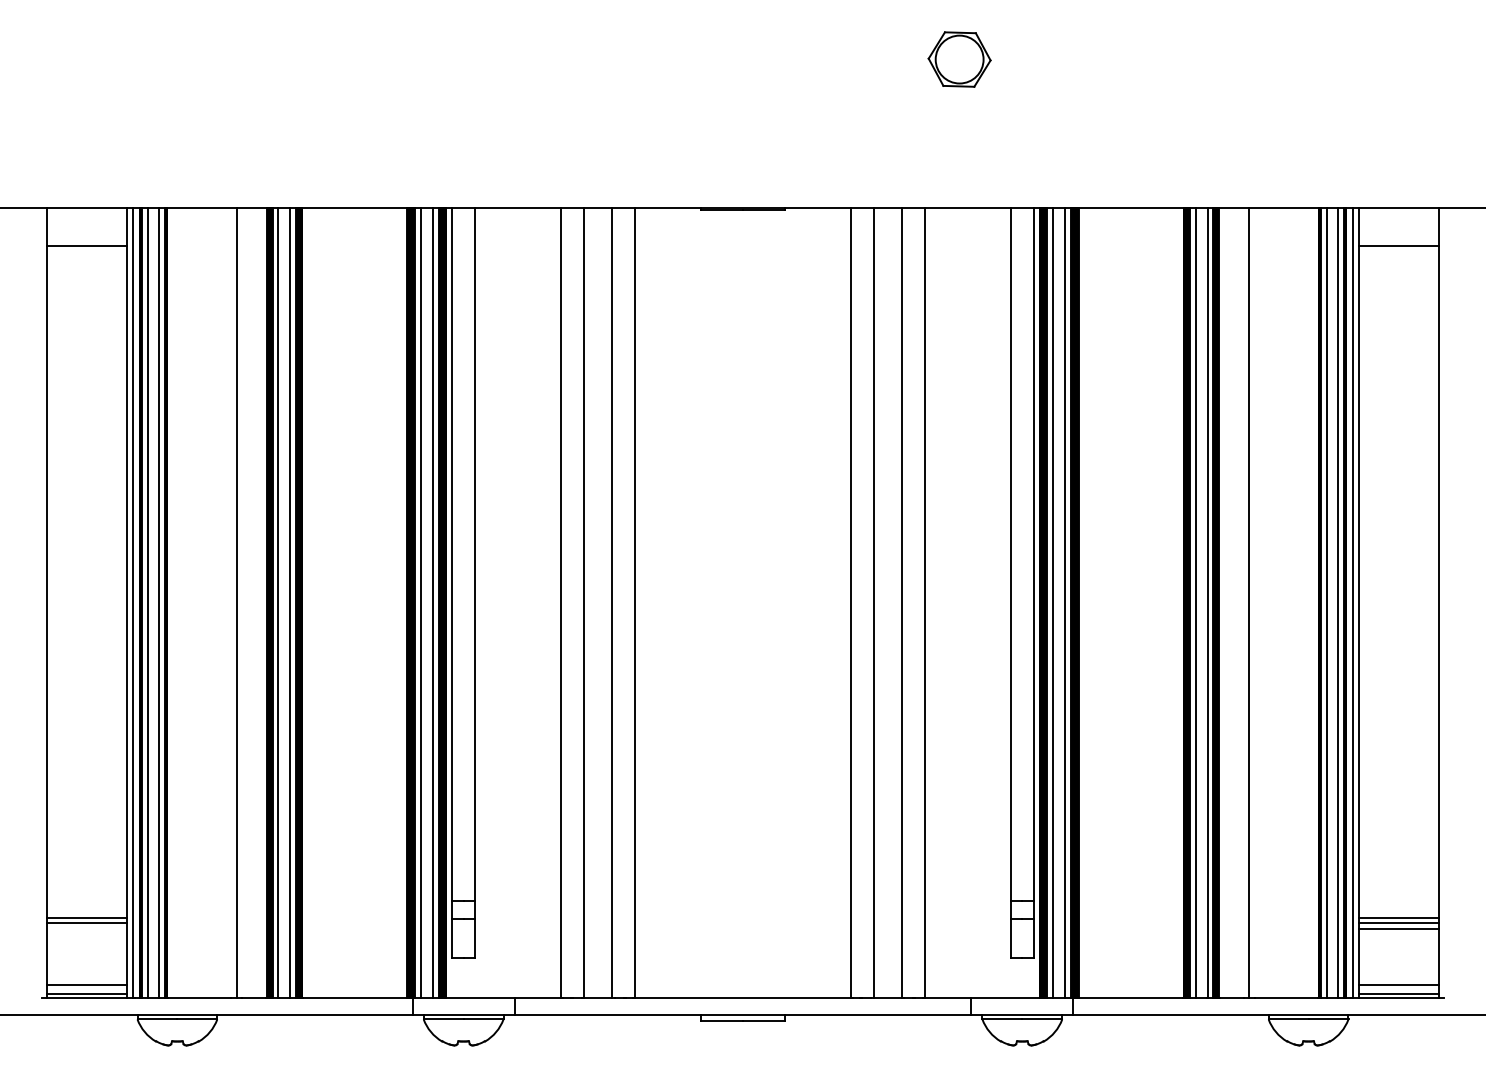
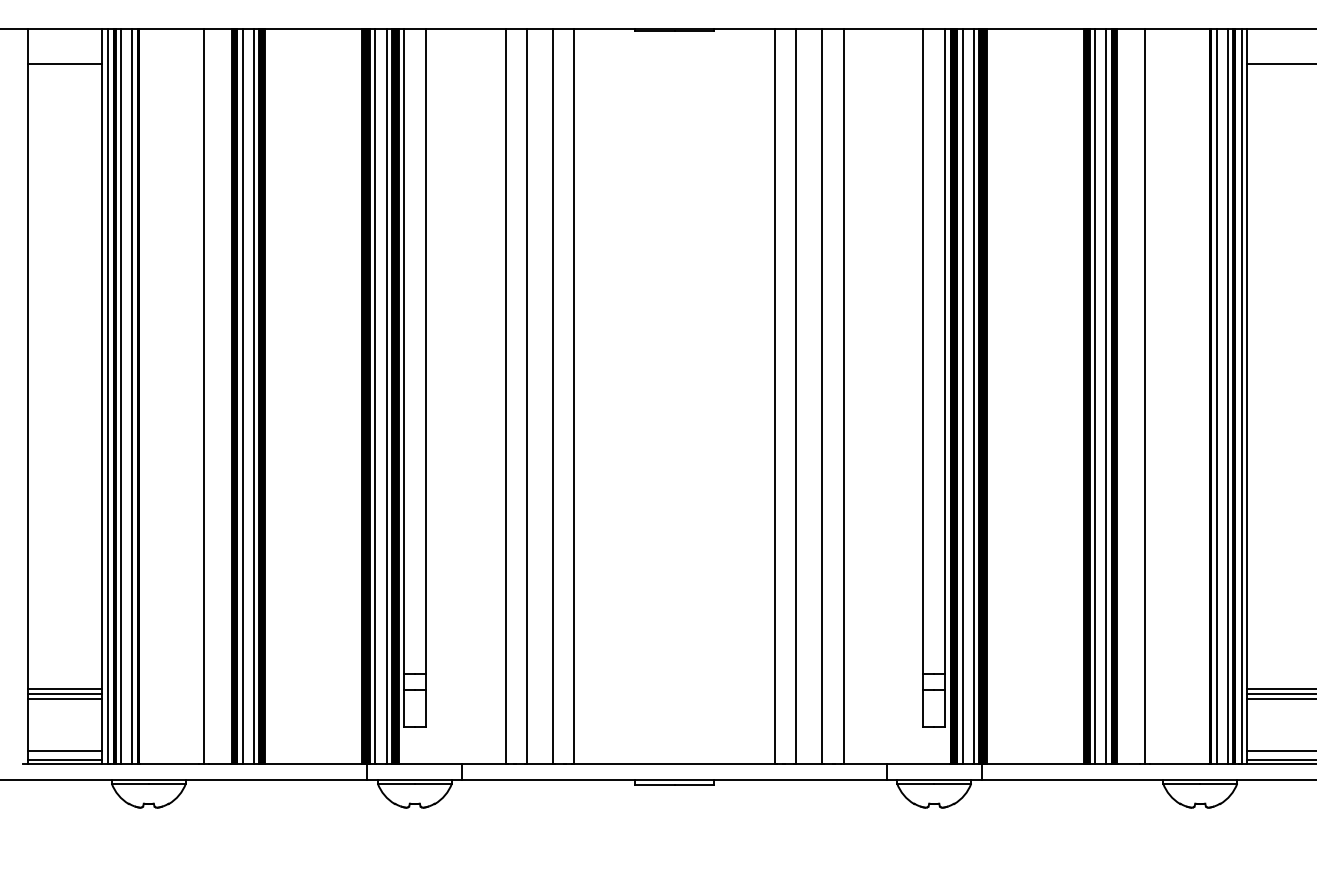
line: (87, 928) -> (65, 698), added

